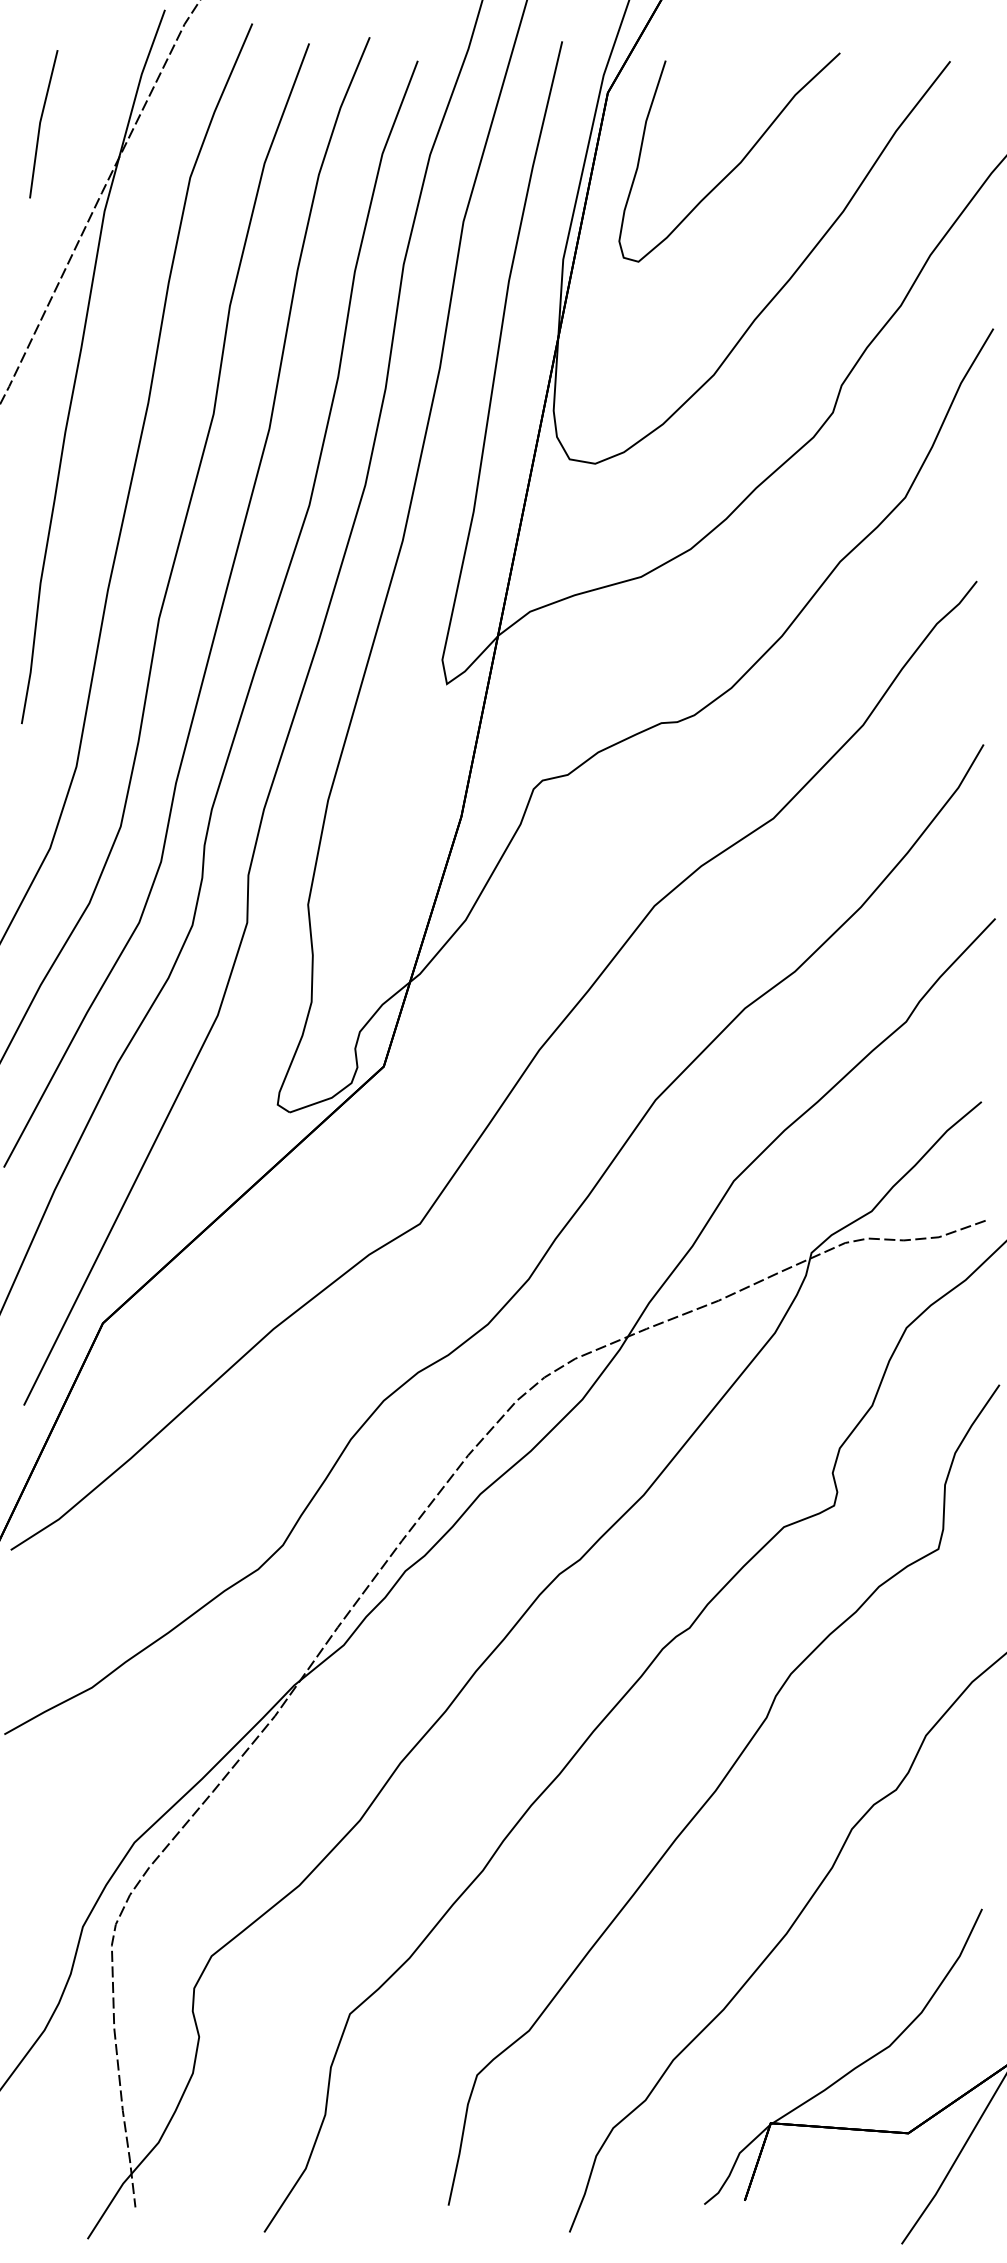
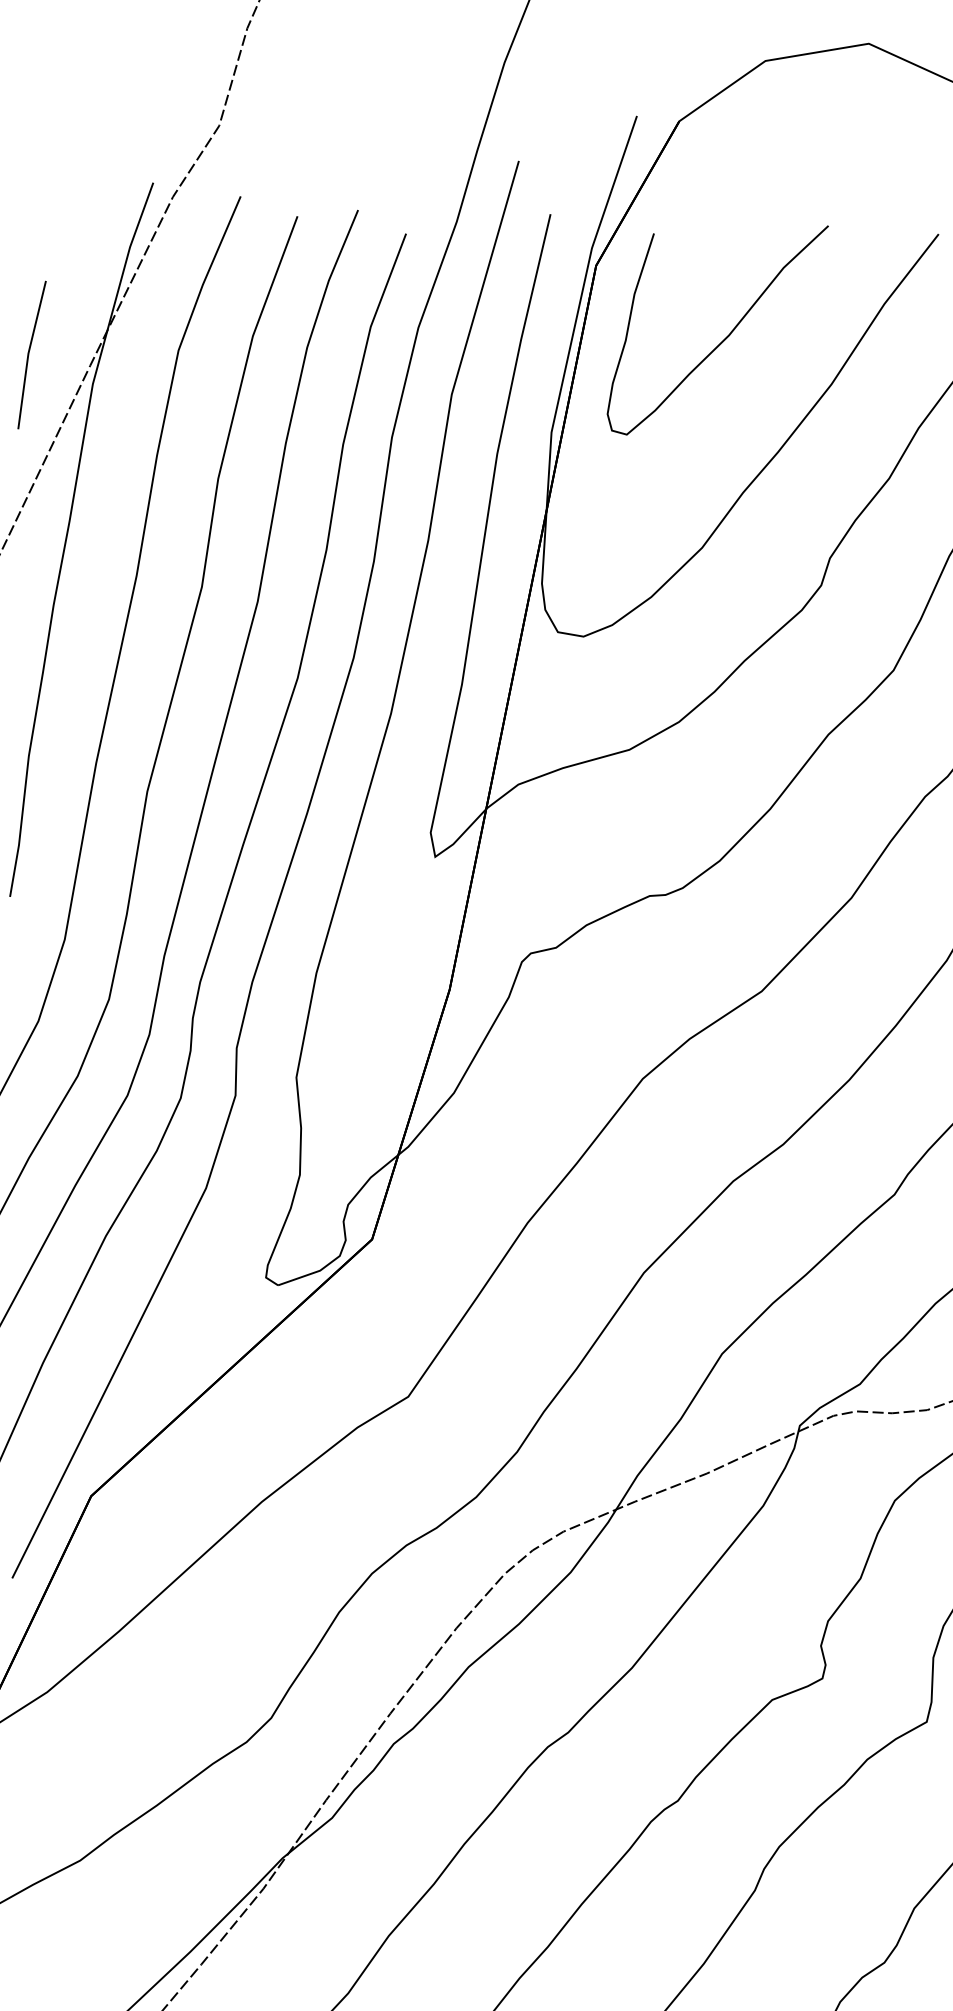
line: (41, 122) -> (29, 353), moved

